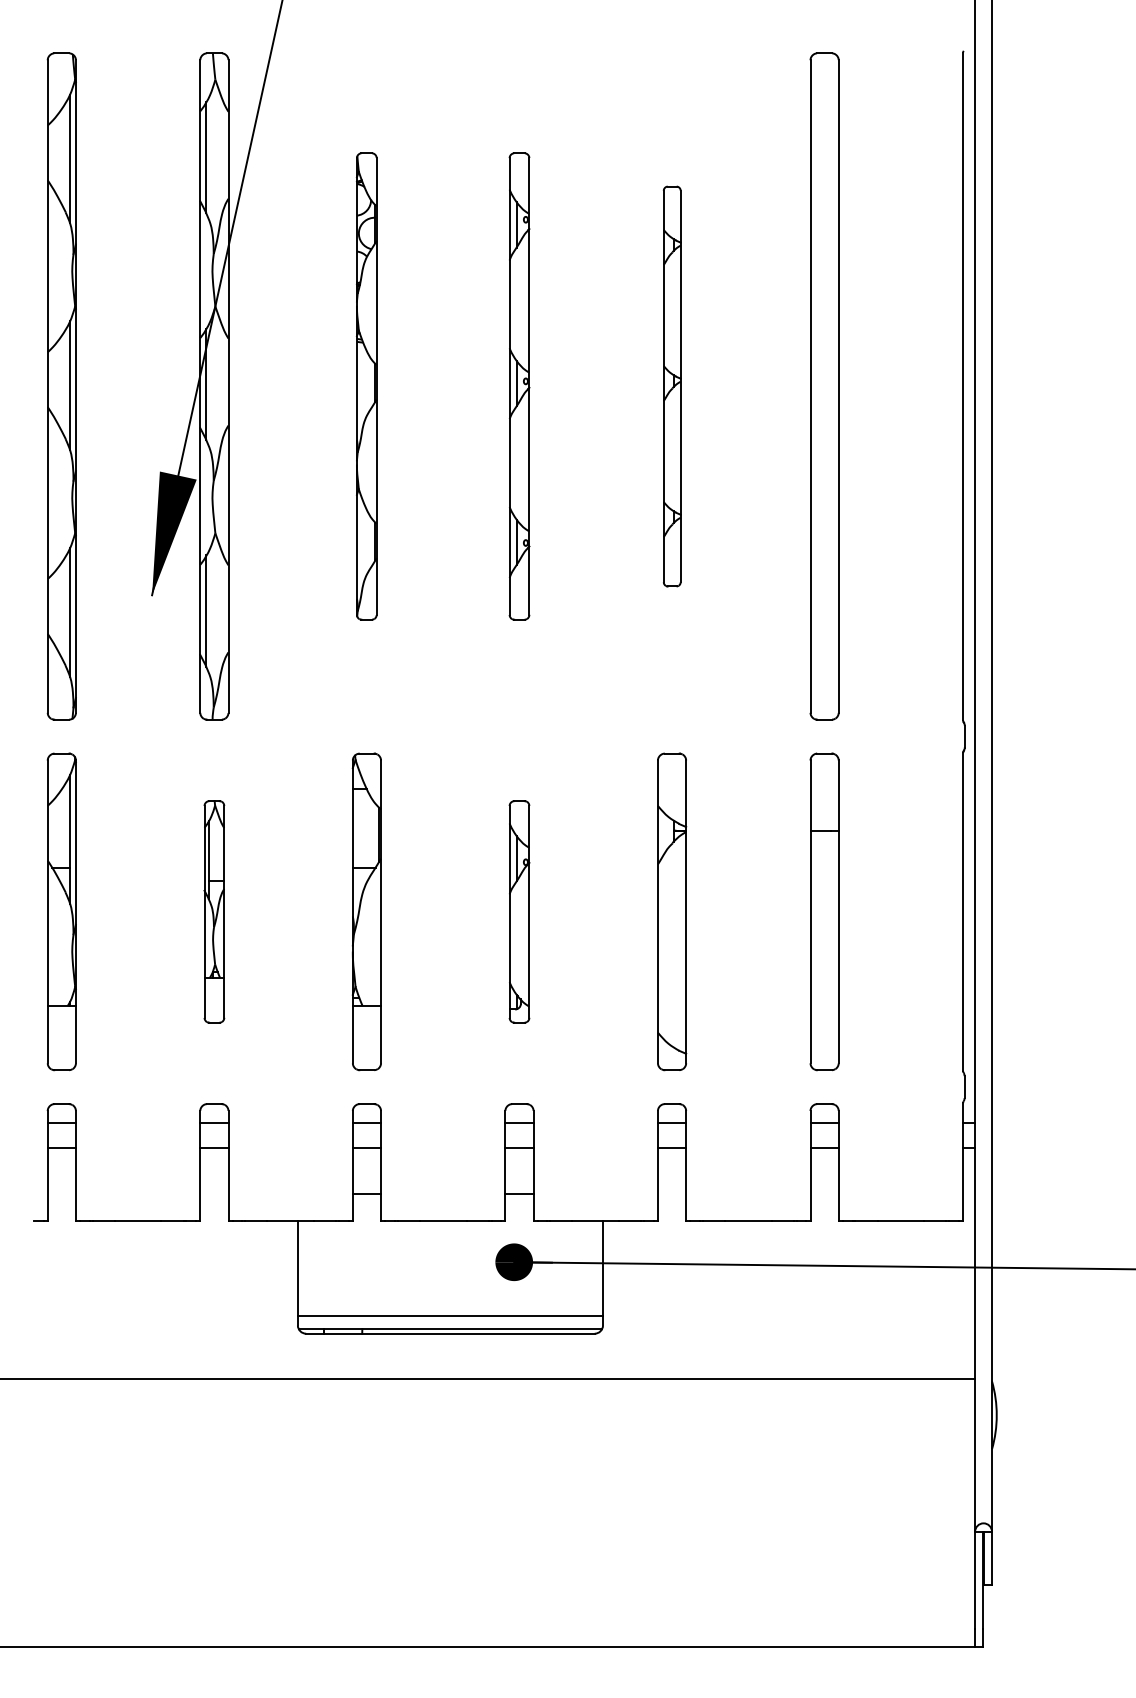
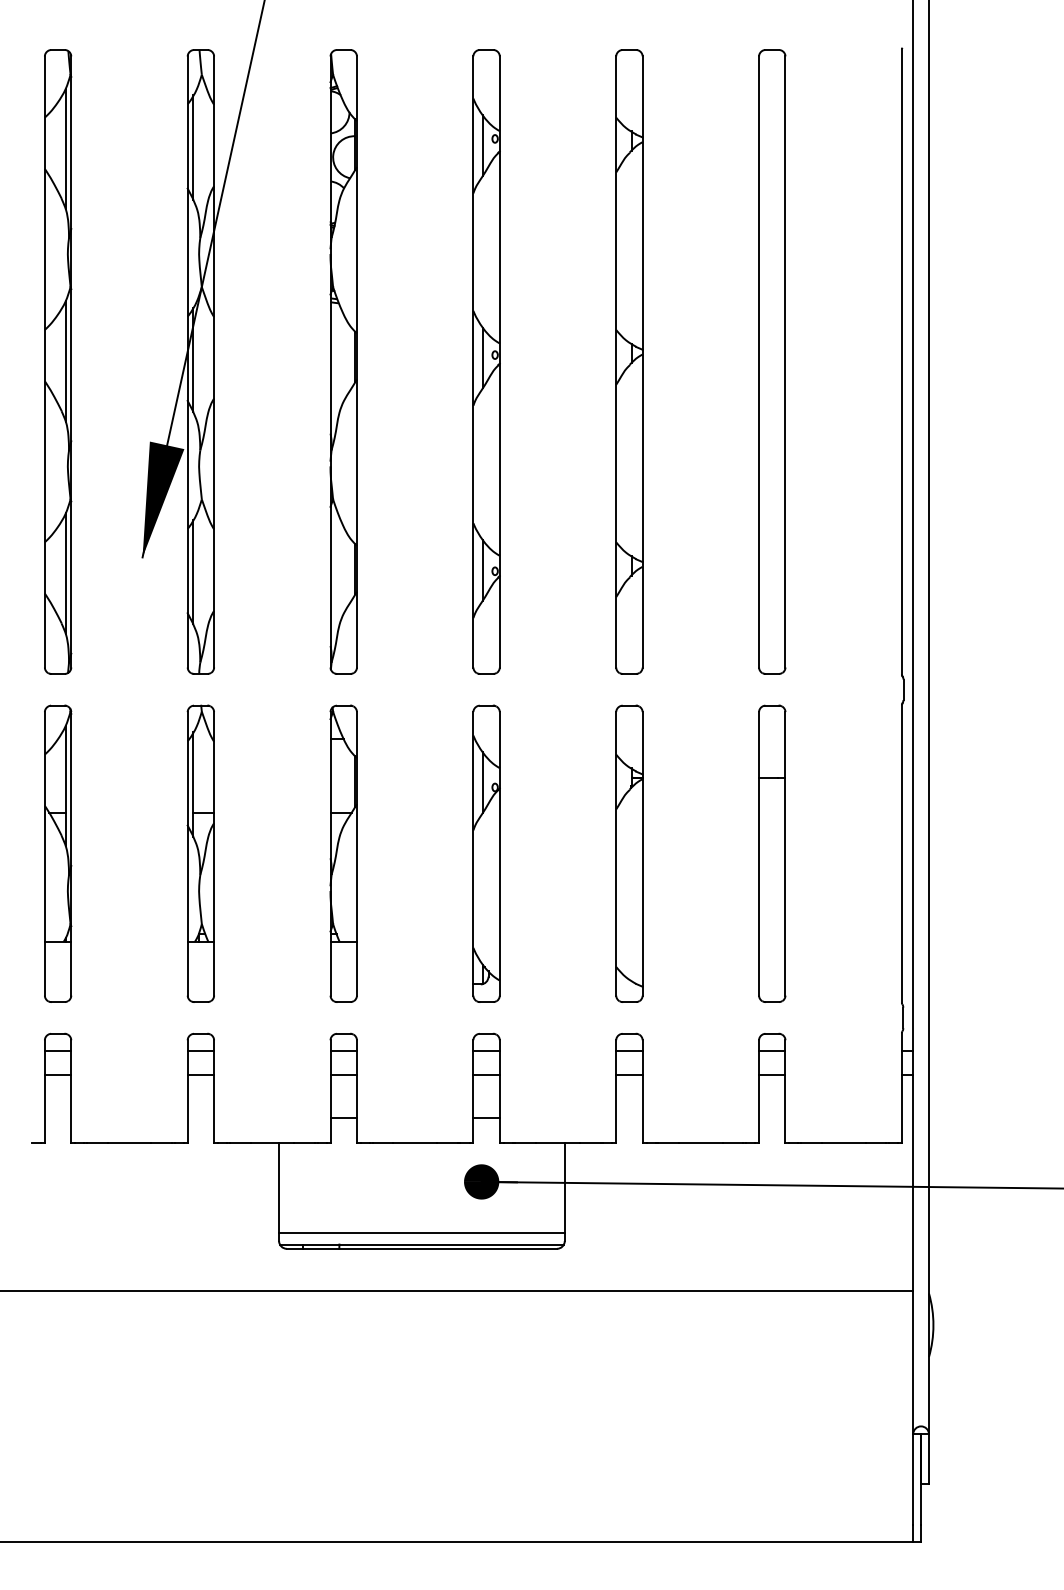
part: (366, 386) -> (343, 361), size x1.43
part: (519, 386) -> (486, 361), size x1.43
part: (672, 386) -> (629, 361), size x1.67
part: (214, 911) -> (201, 853), size x1.43
part: (519, 911) -> (486, 853), size x1.43

